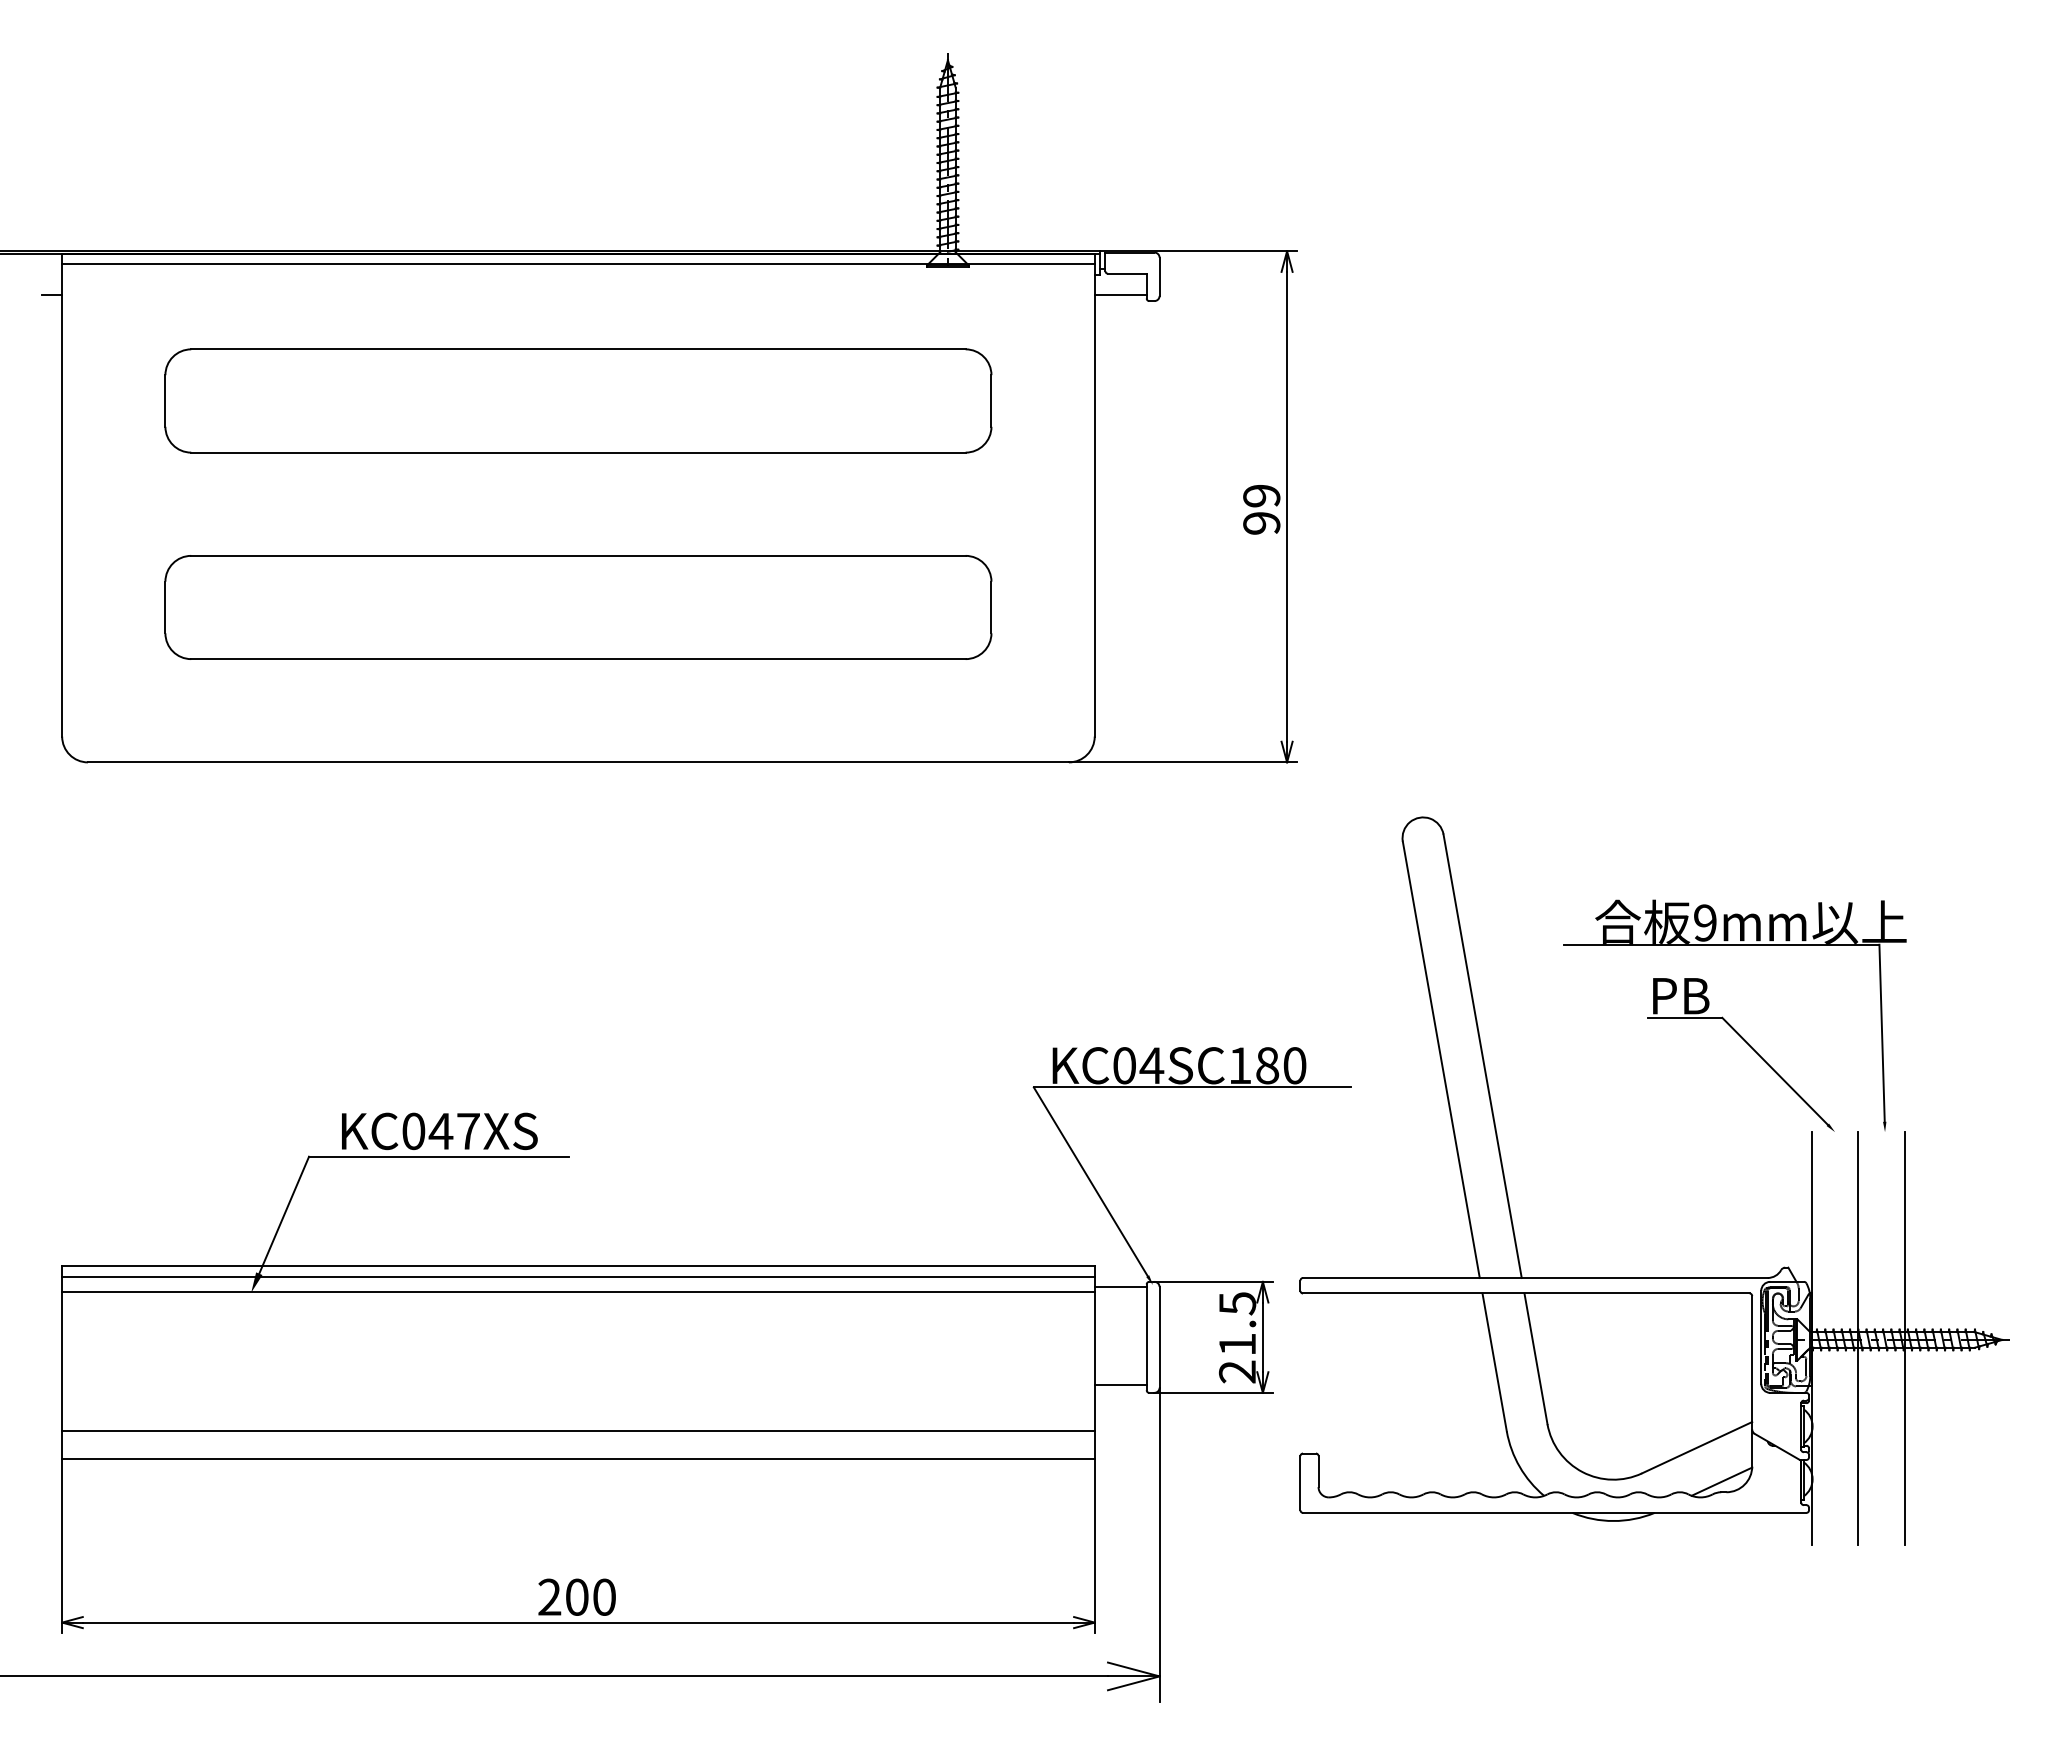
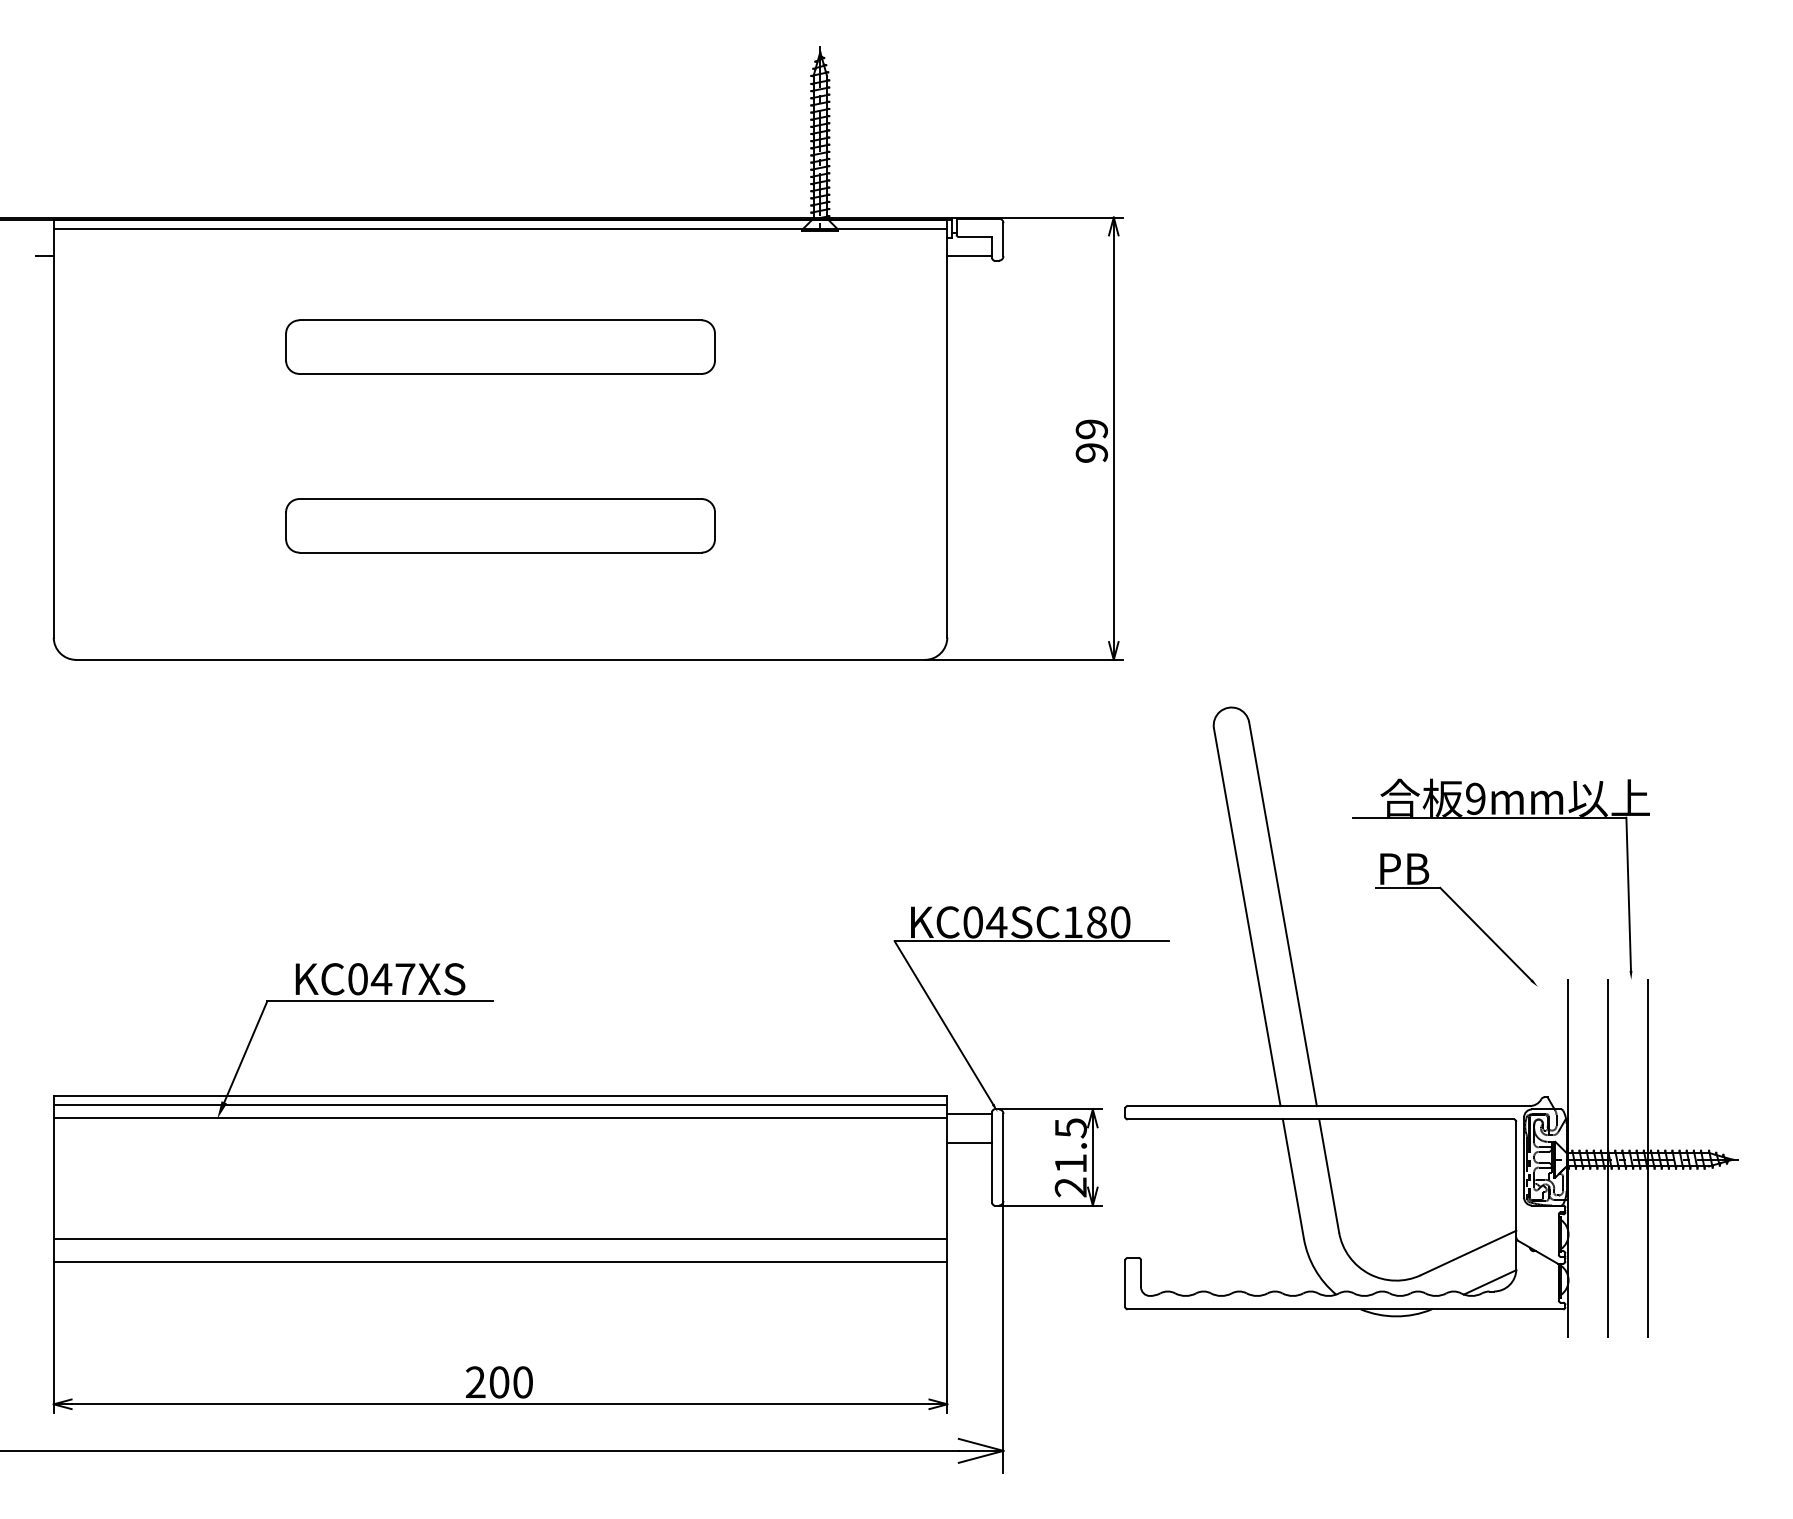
part: (578, 400) -> (500, 346), size x0.6
part: (578, 607) -> (500, 525), size x0.6
part: (1748, 1045) -> (1462, 911), moved
line: (1120, 1385) -> (969, 1142), moved

